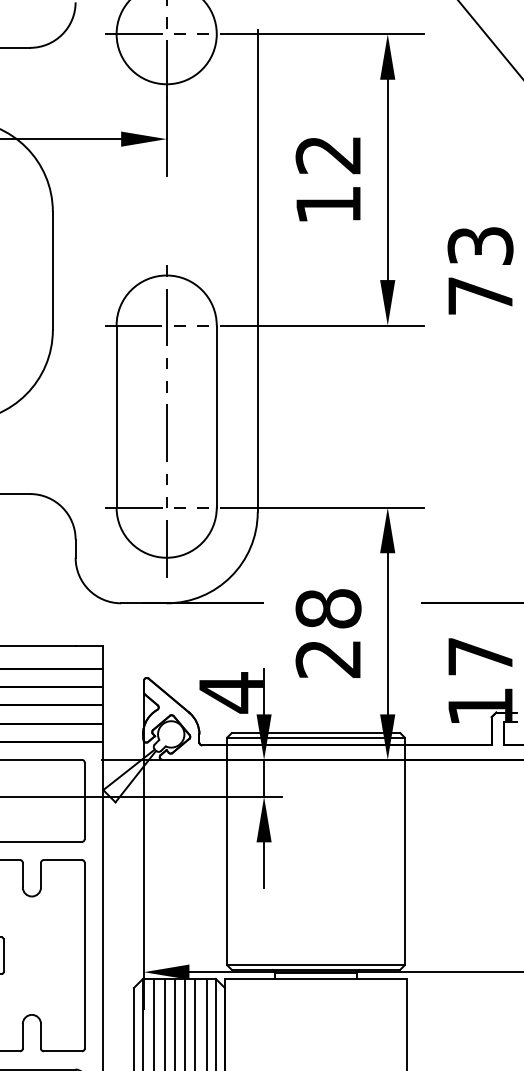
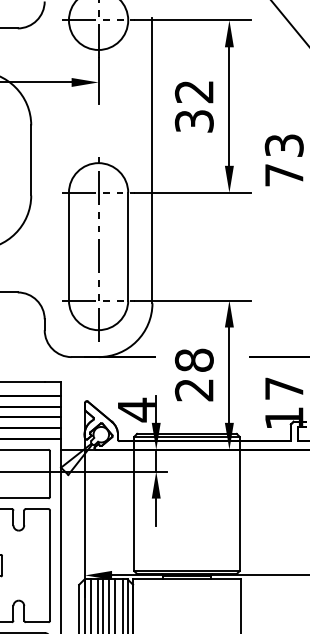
text: (327, 205) -> (193, 121), 12 -> 32

